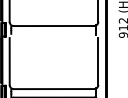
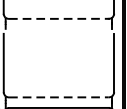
line: (54, 26) -> (59, 19), solid -> dashed
line: (54, 89) -> (59, 97), solid -> dashed

